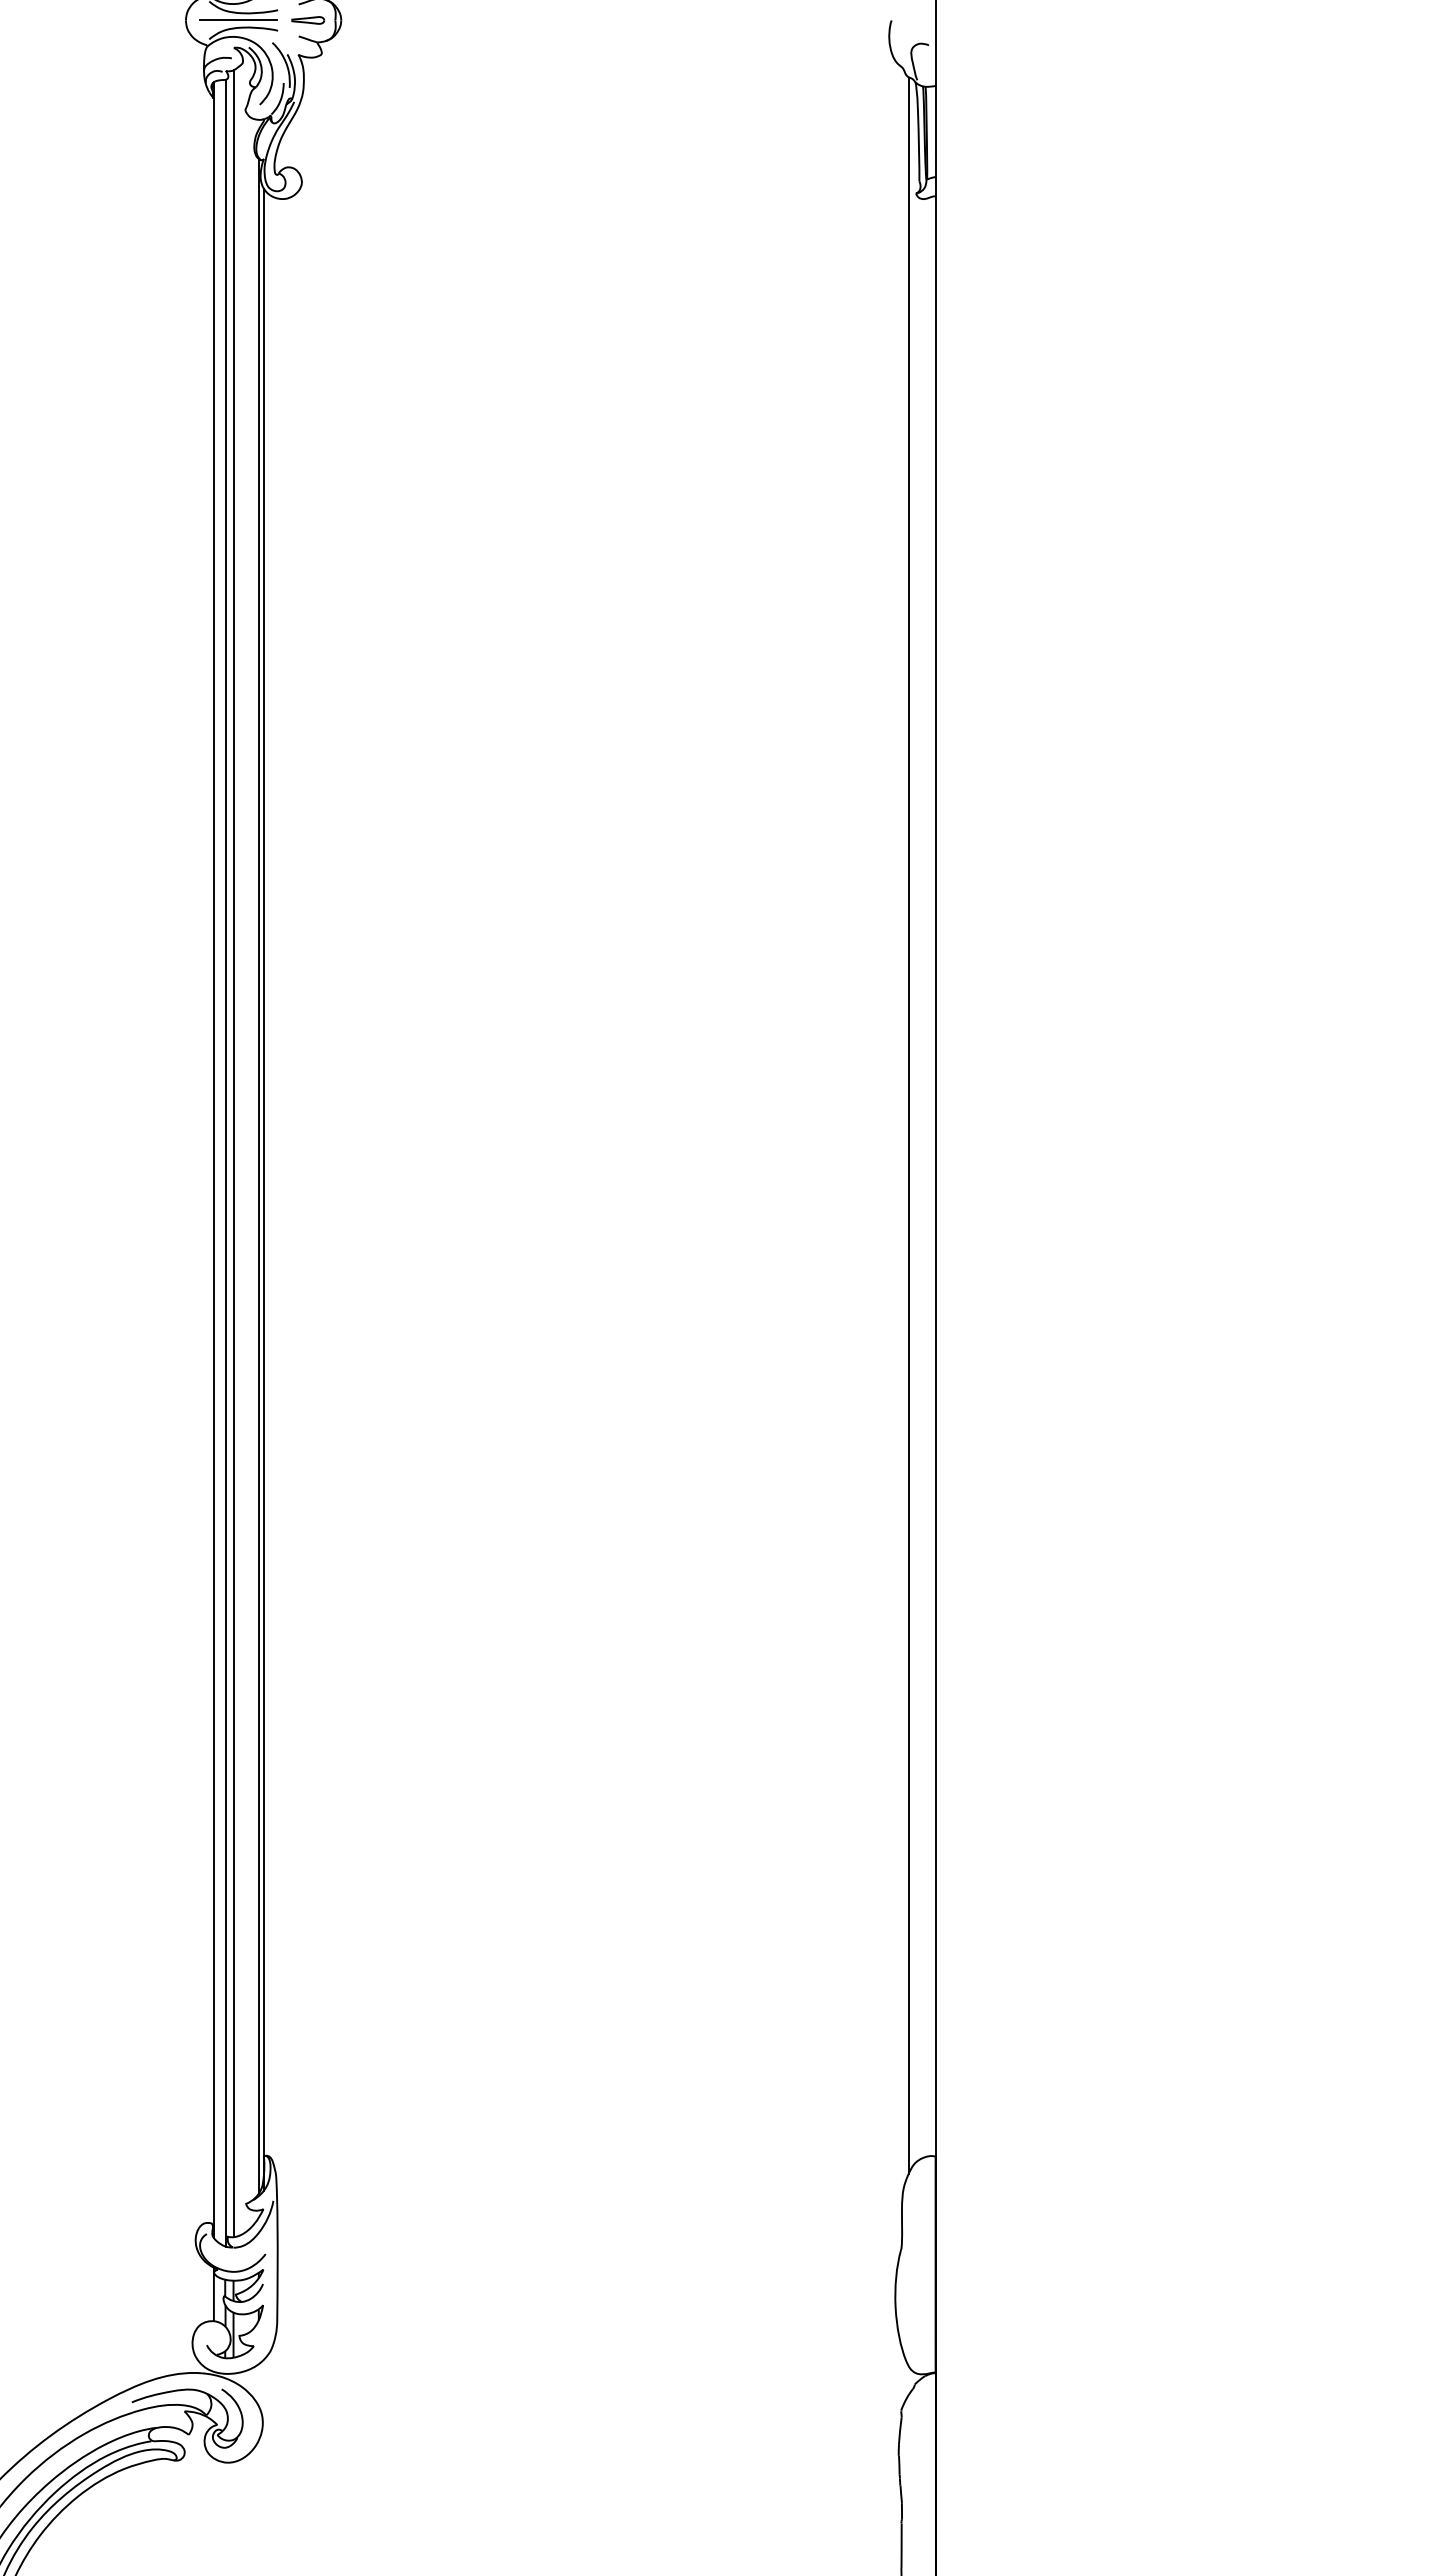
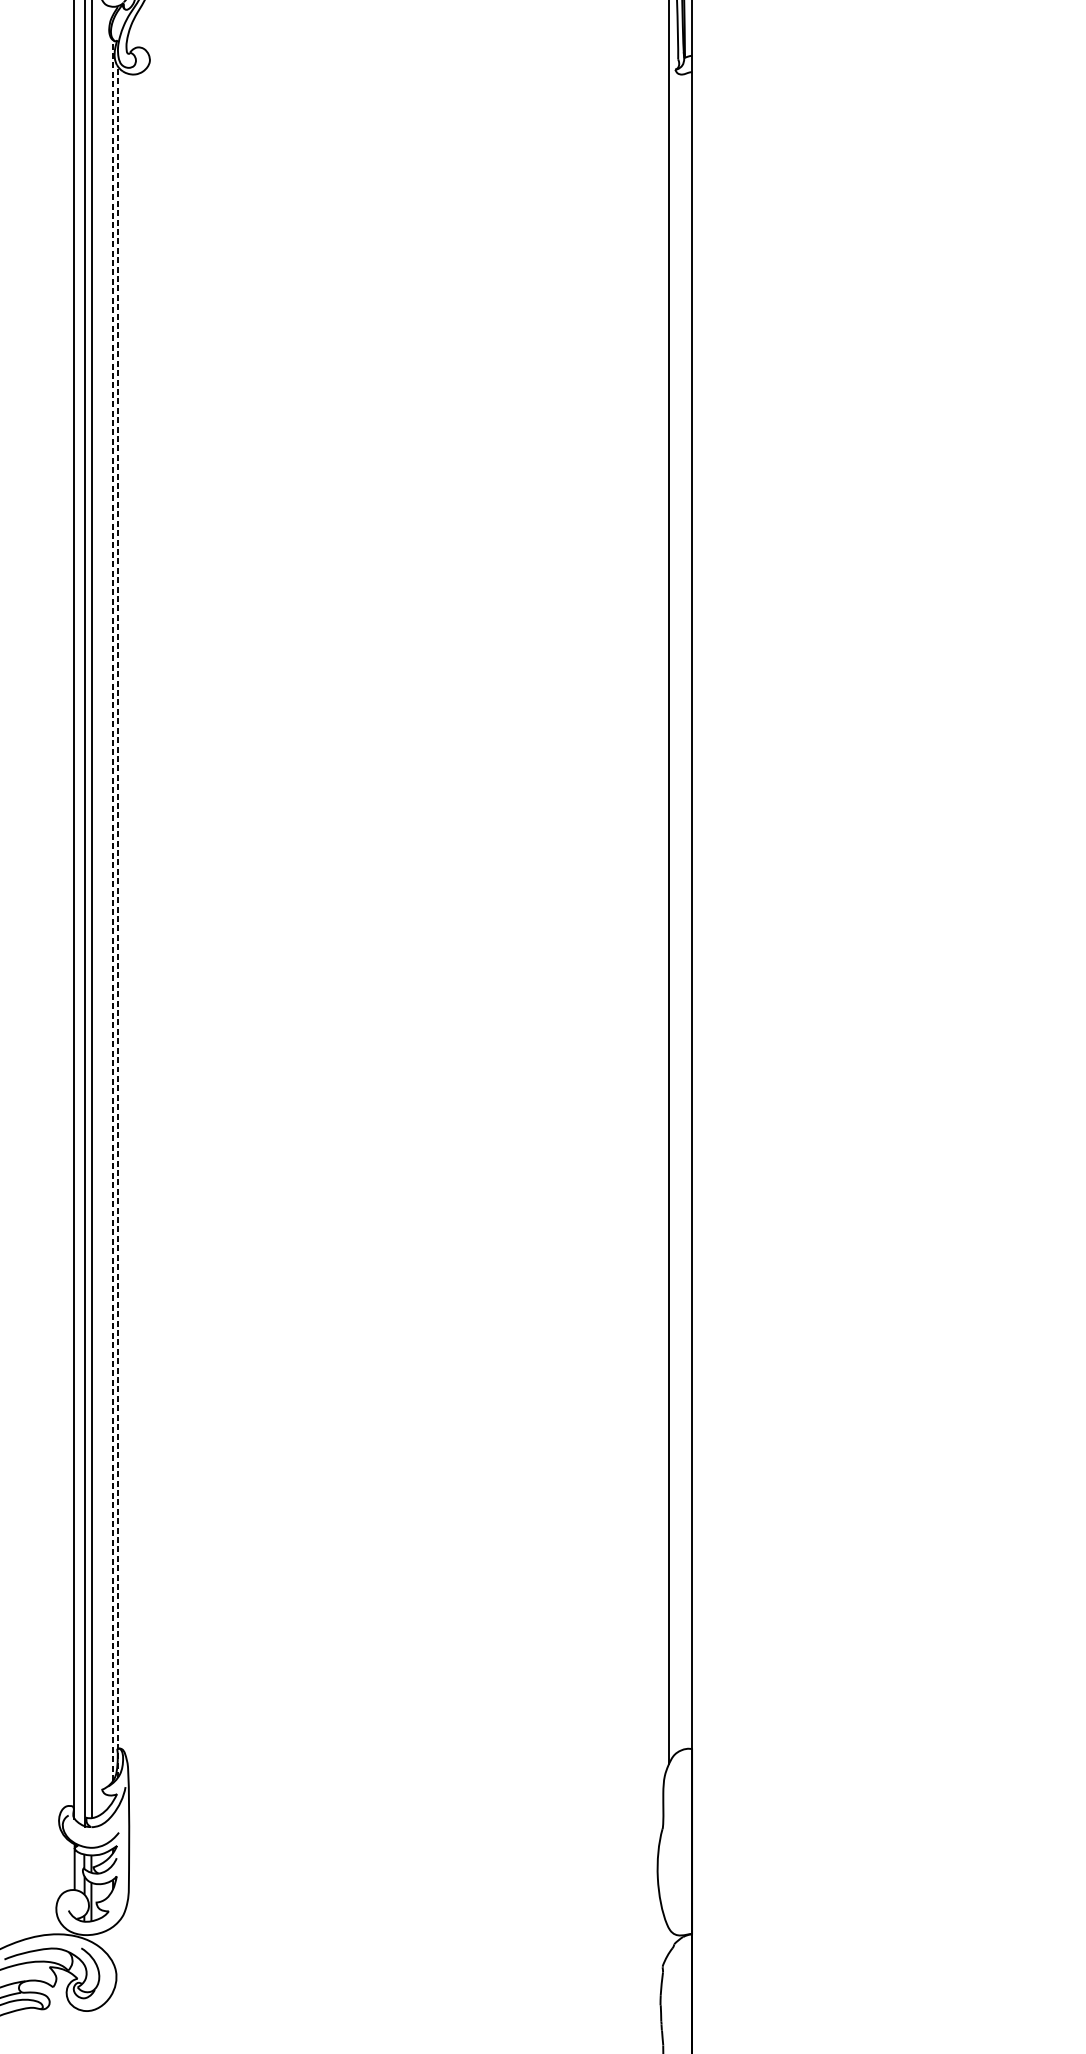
line: (258, 1176) -> (112, 910), solid -> dashed
line: (264, 1189) -> (117, 921), solid -> dashed

